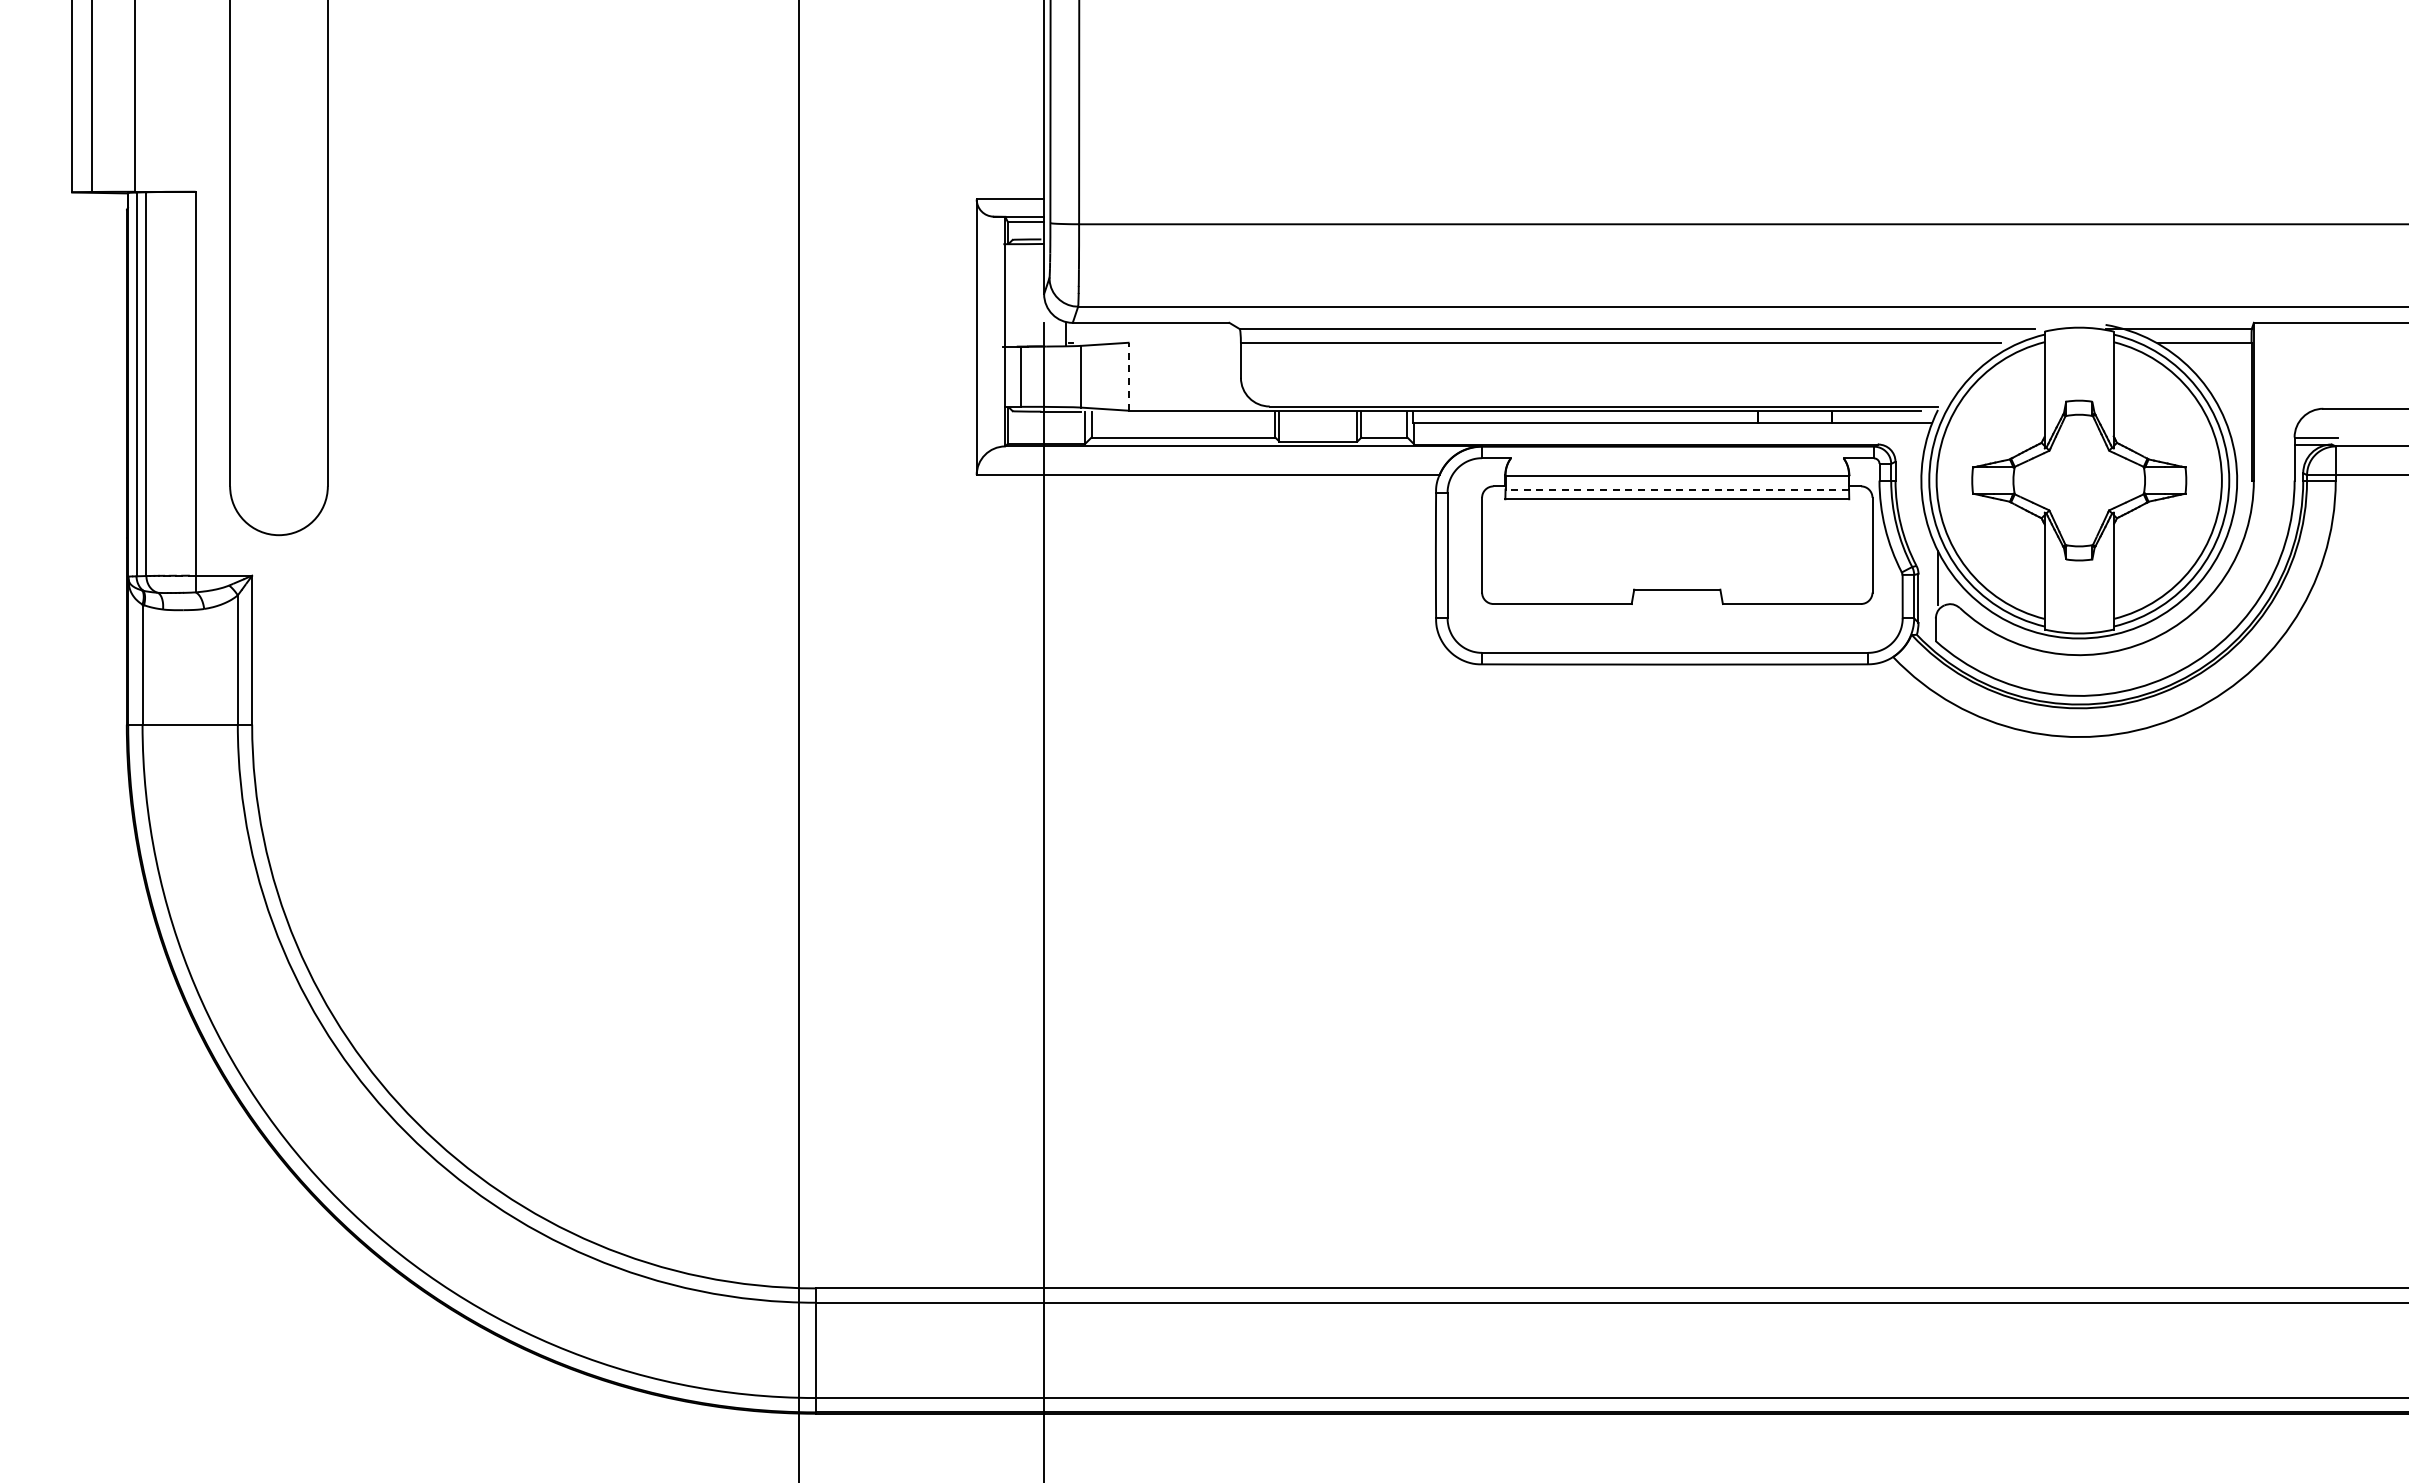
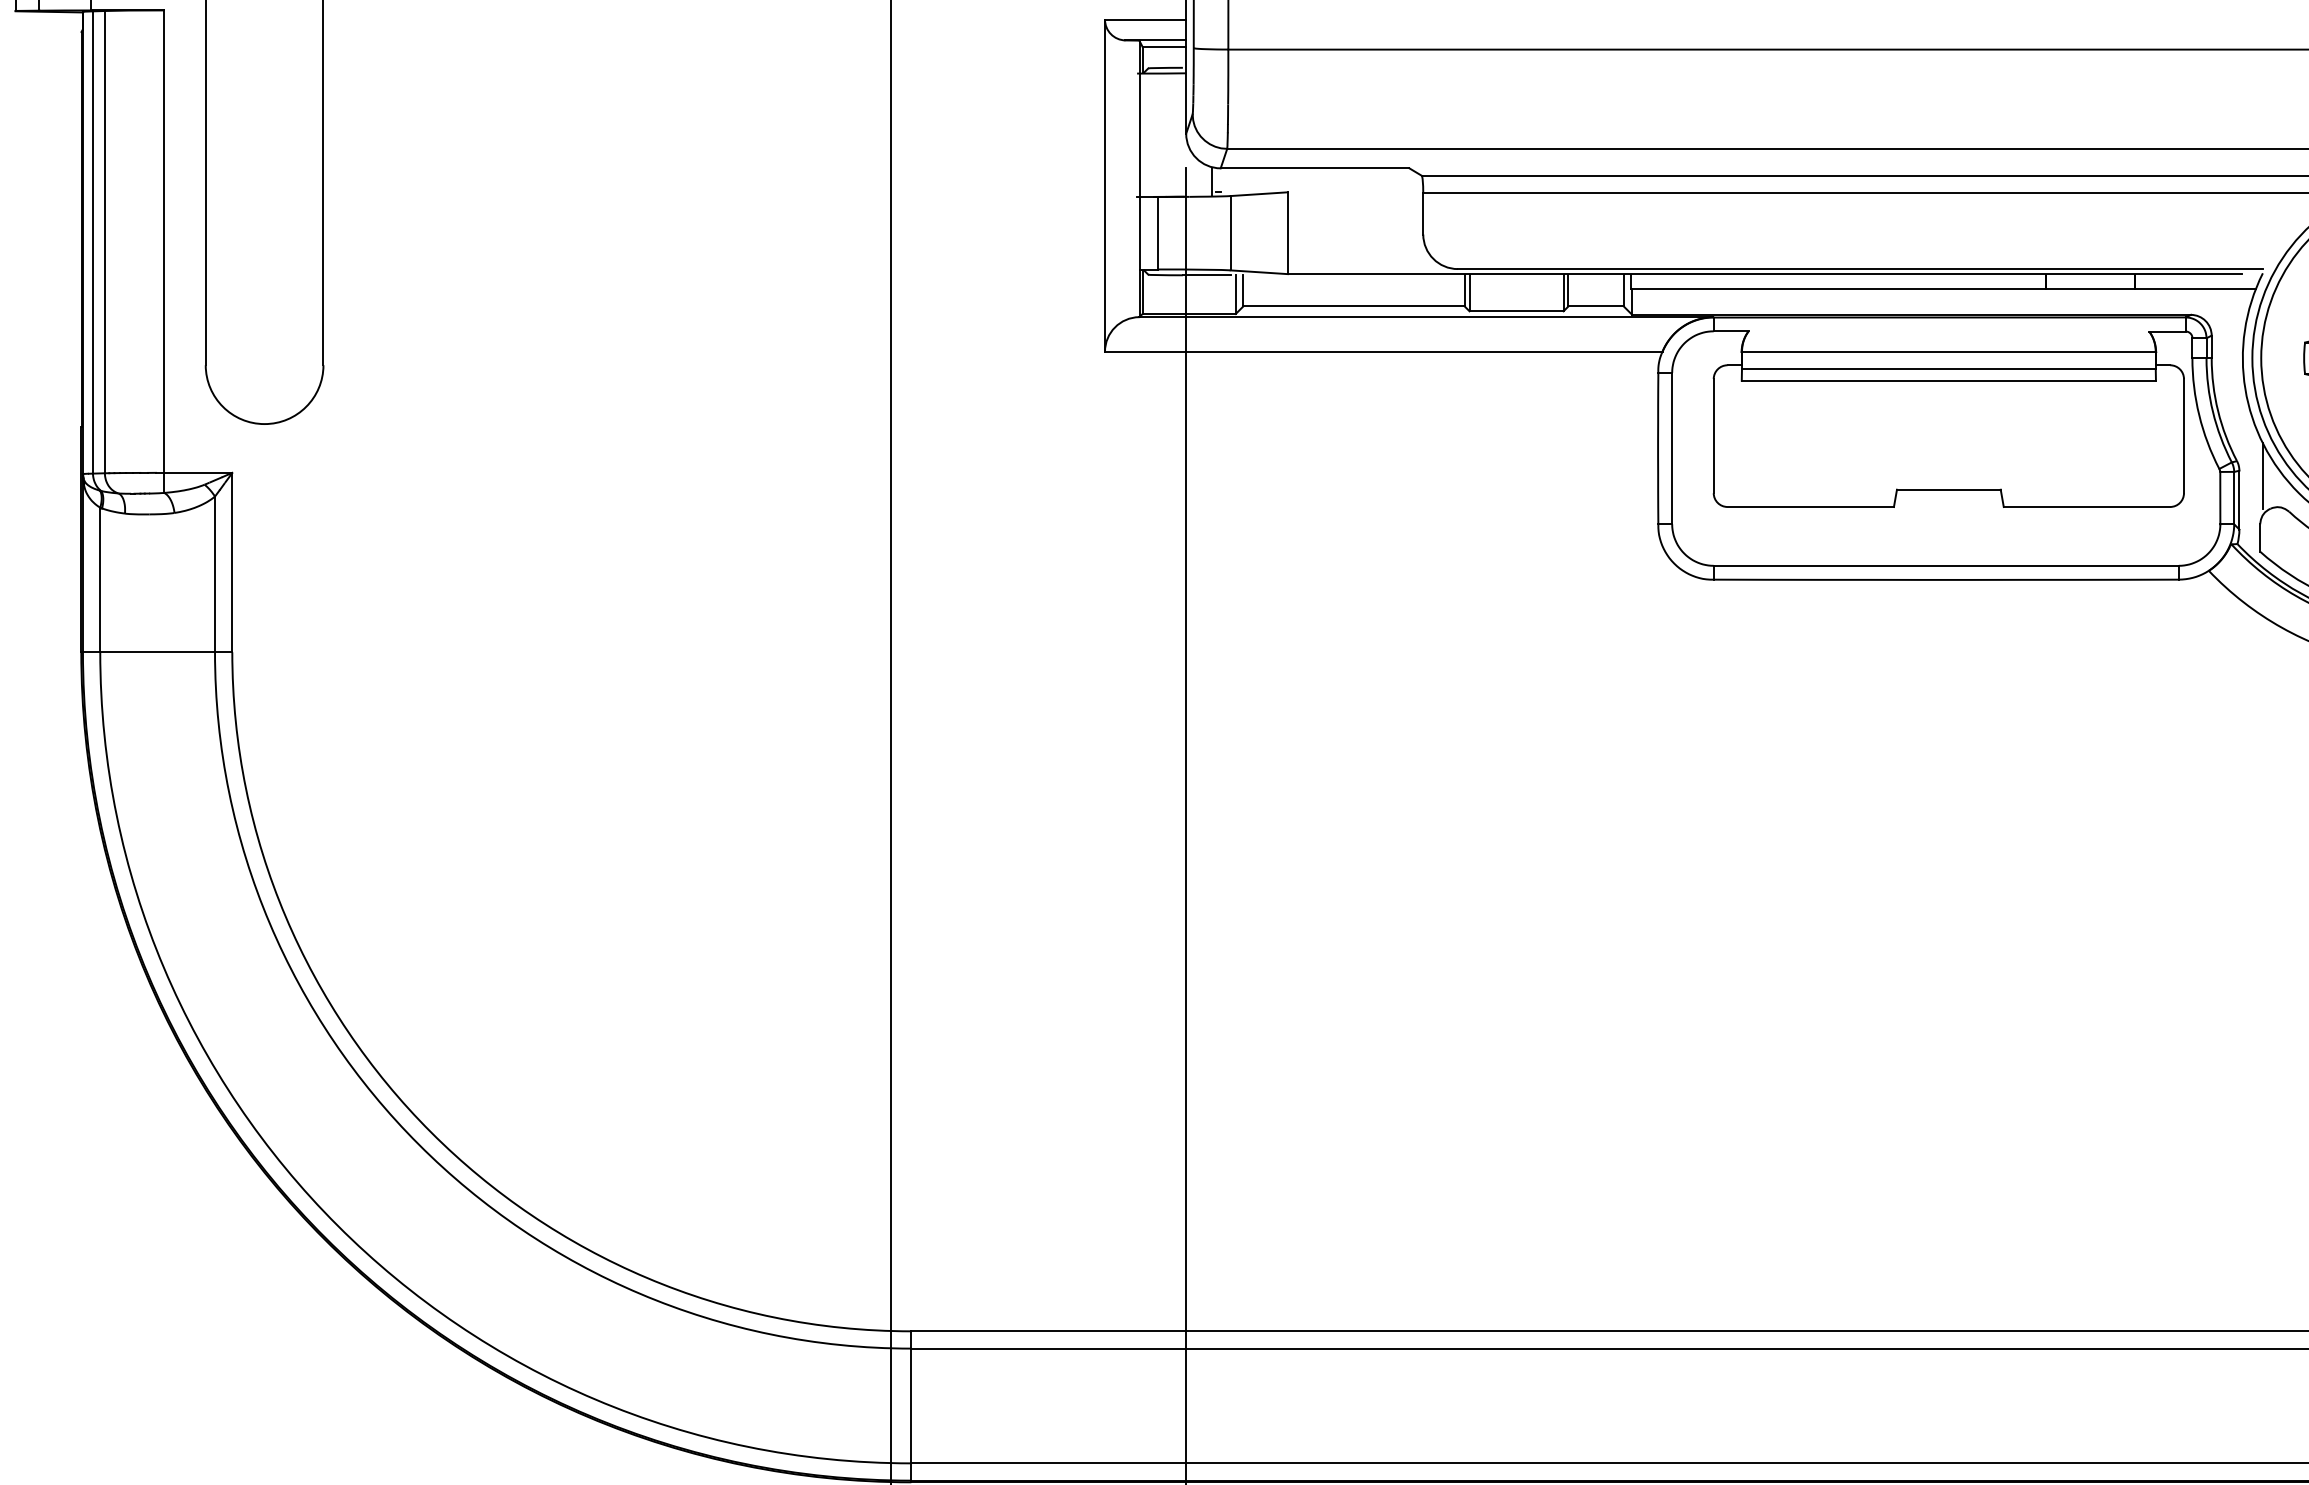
line: (1128, 376) -> (1287, 232), dashed -> solid
line: (1677, 489) -> (1949, 369), dashed -> solid

